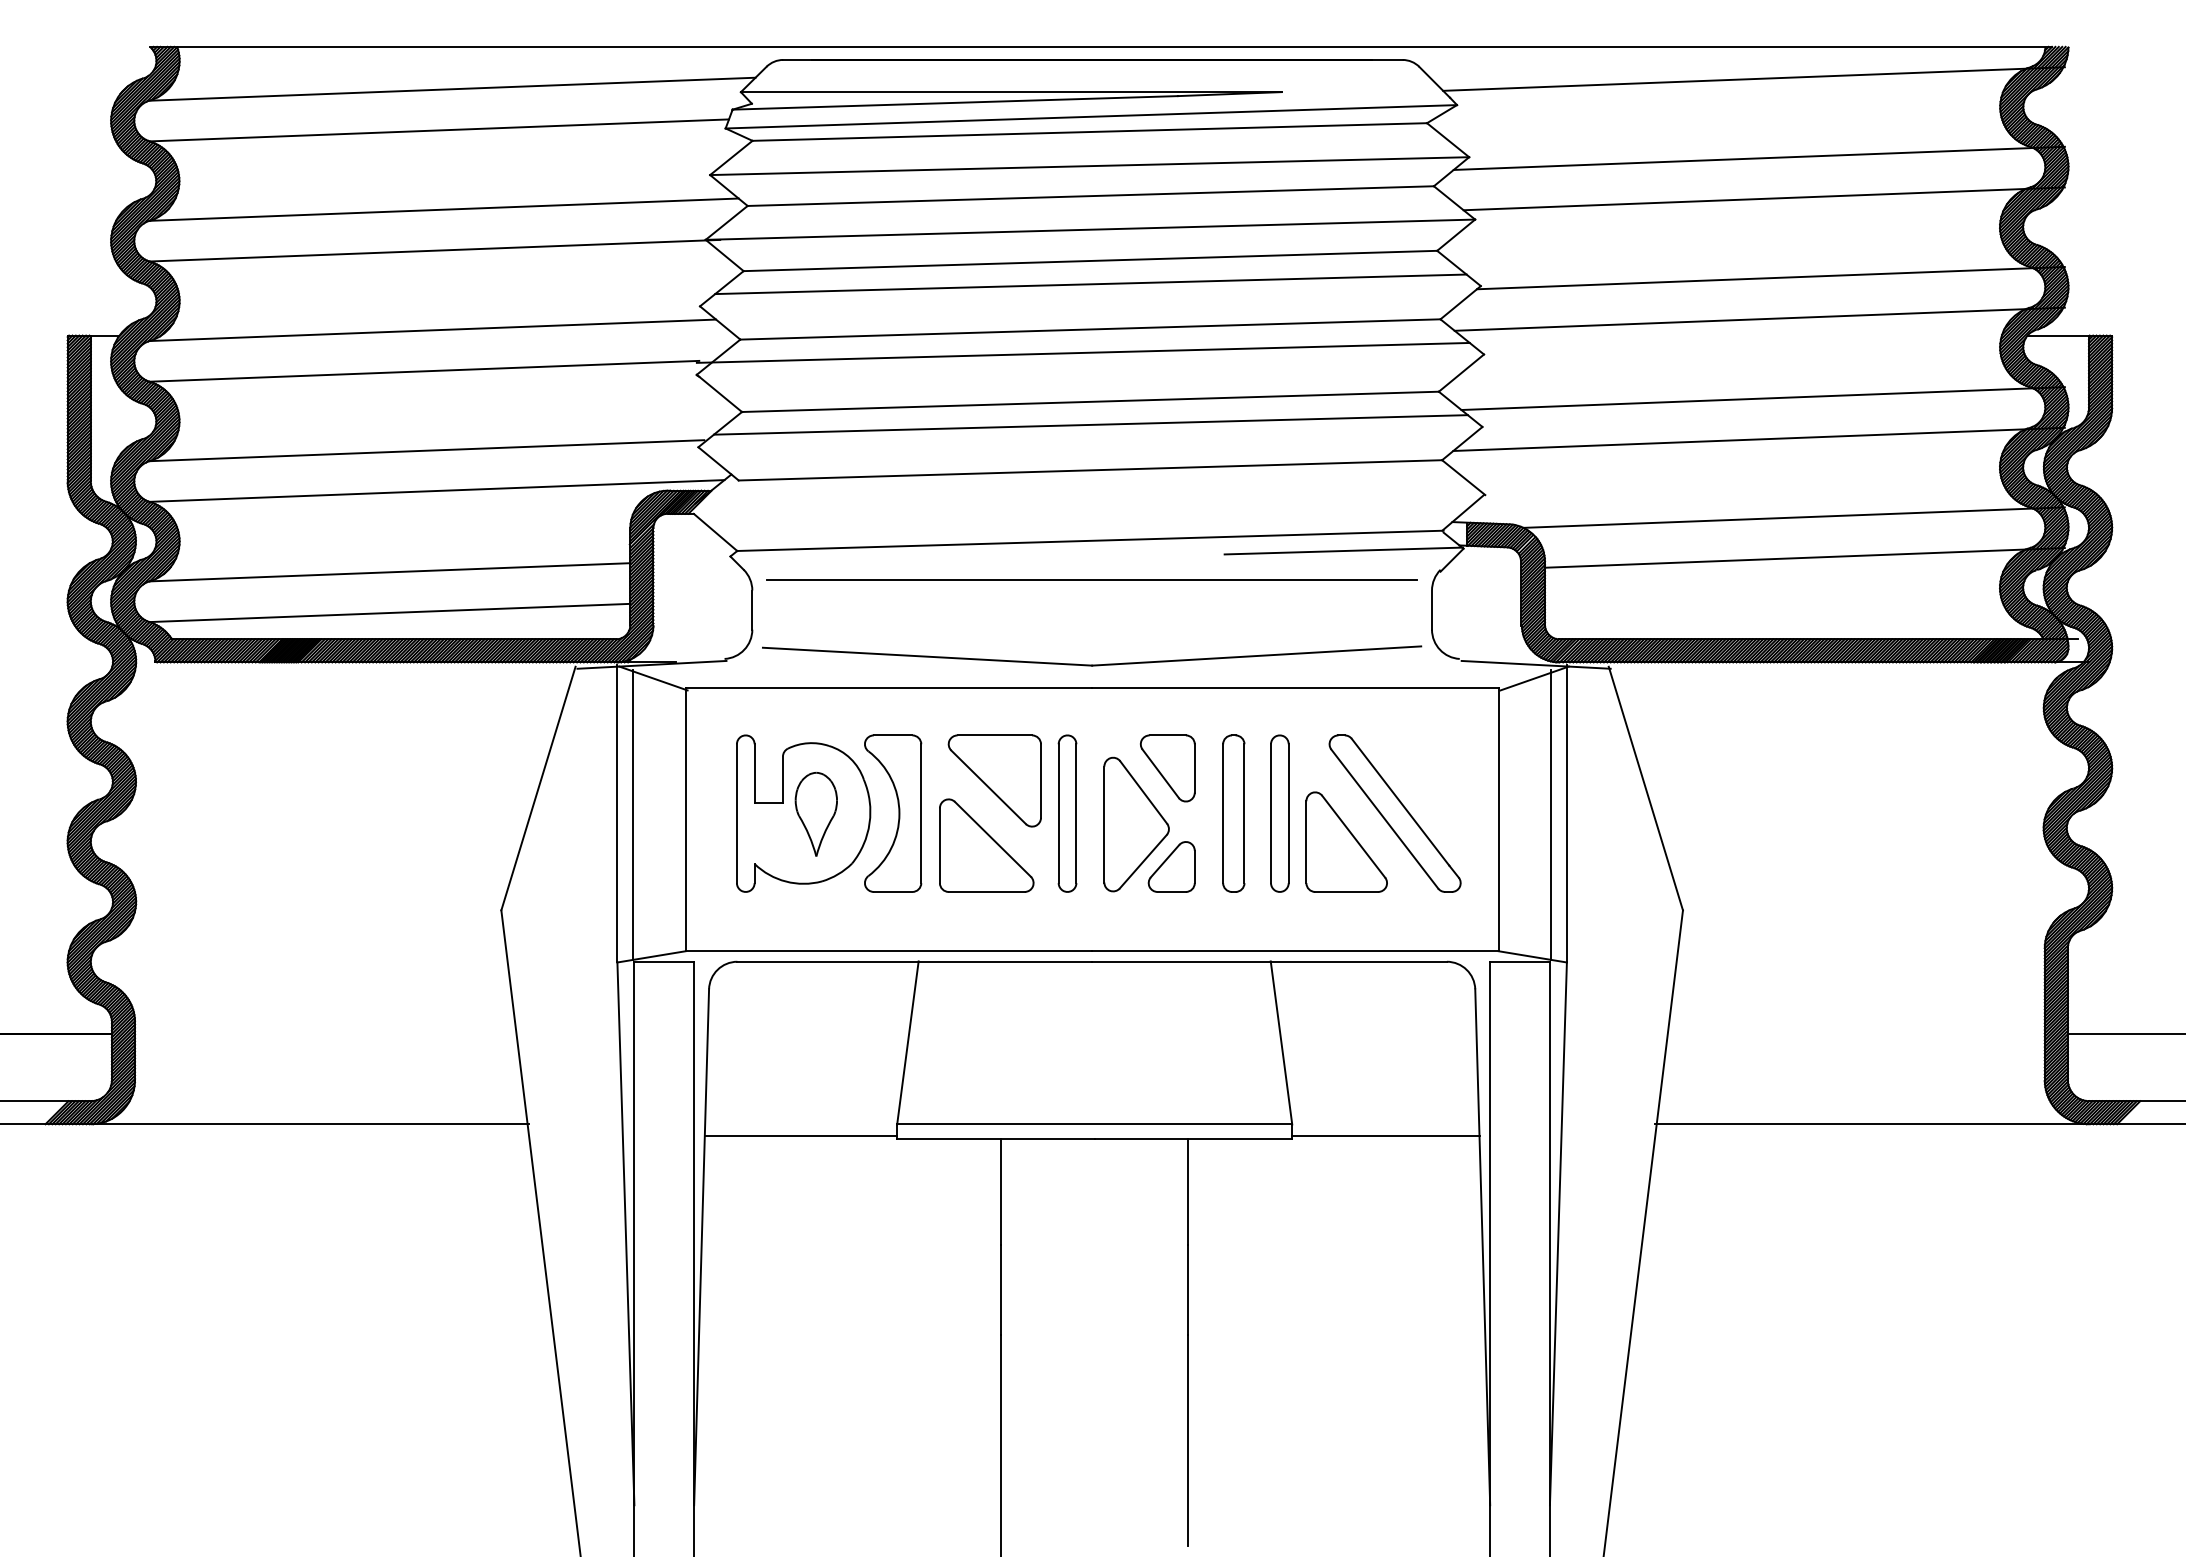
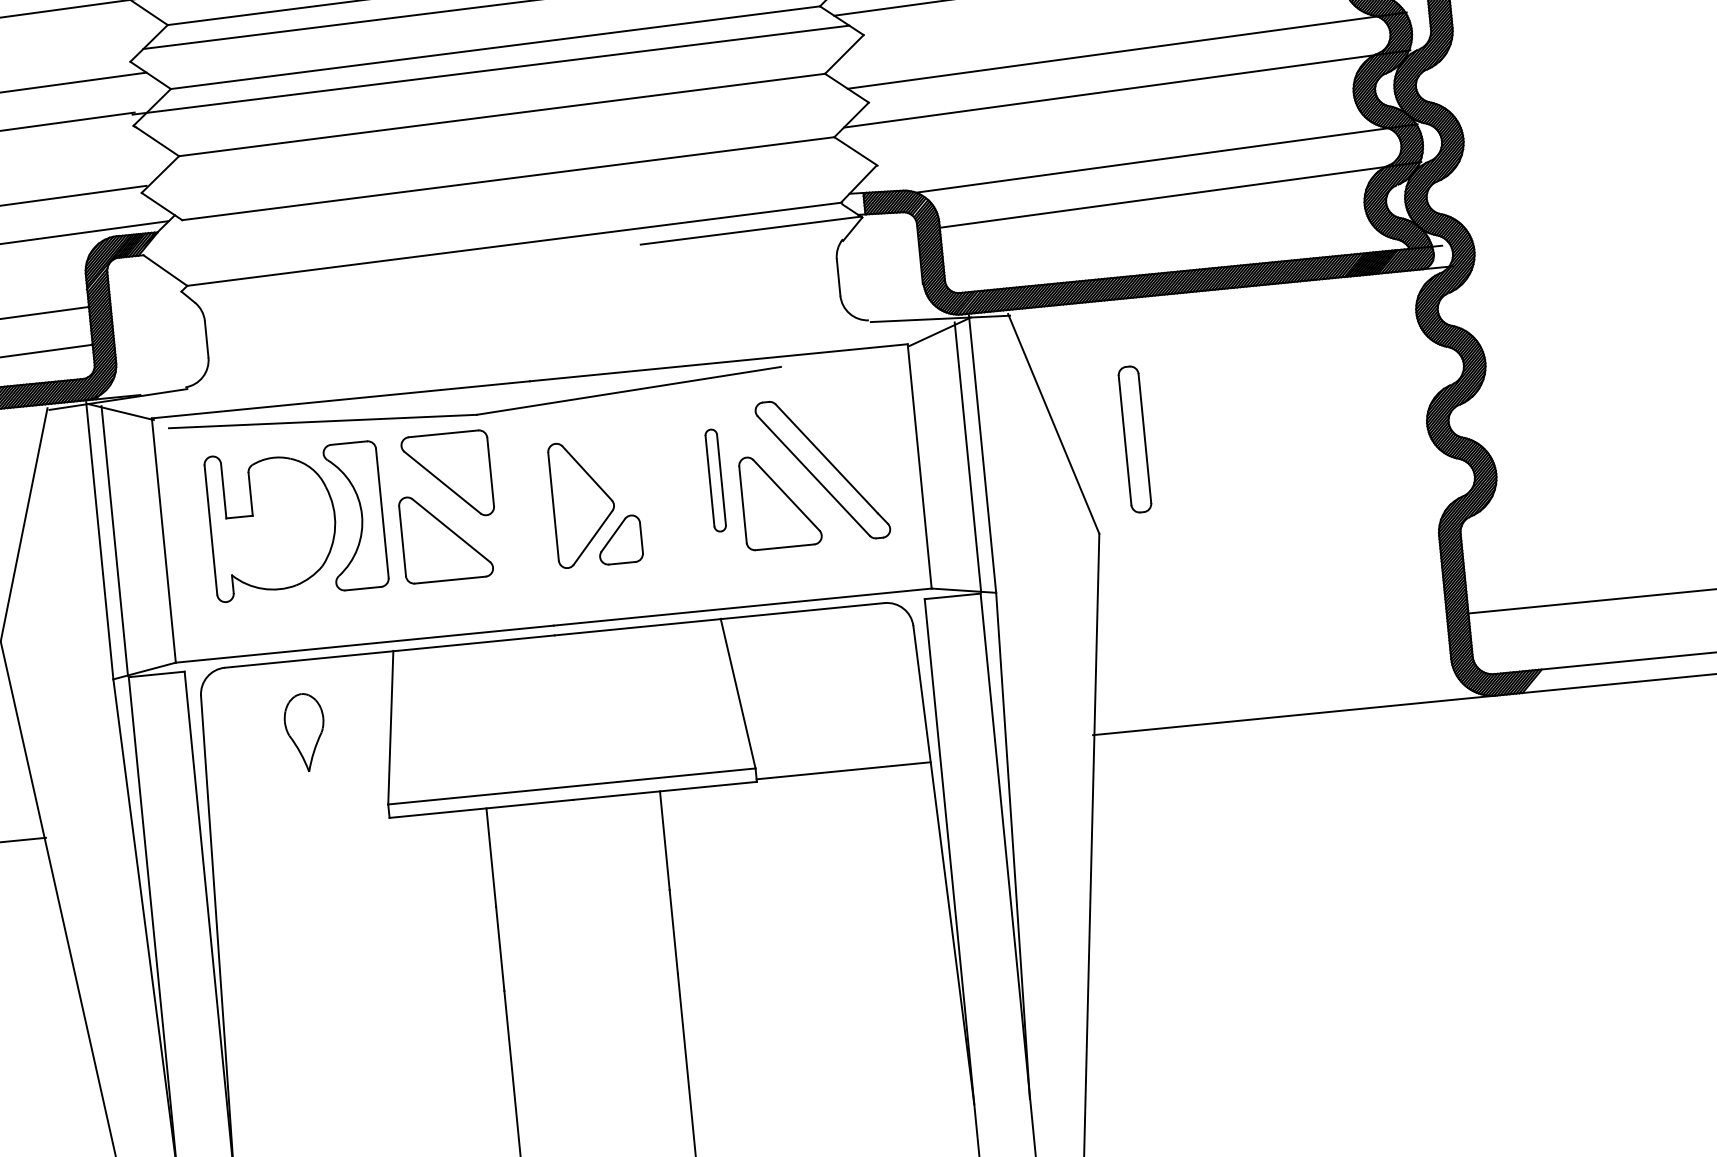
line: (1090, 424) -> (504, 136), removed
line: (1091, 580) -> (519, 281), removed
part: (1092, 664) -> (476, 413), moved
part: (1167, 768) -> (607, 448), removed
part: (1067, 813) -> (518, 499), removed
part: (1233, 813) -> (1134, 439), moved
part: (1279, 813) -> (715, 480), size x0.7
part: (815, 814) -> (304, 732), moved
line: (800, 1136) -> (299, 824), removed

